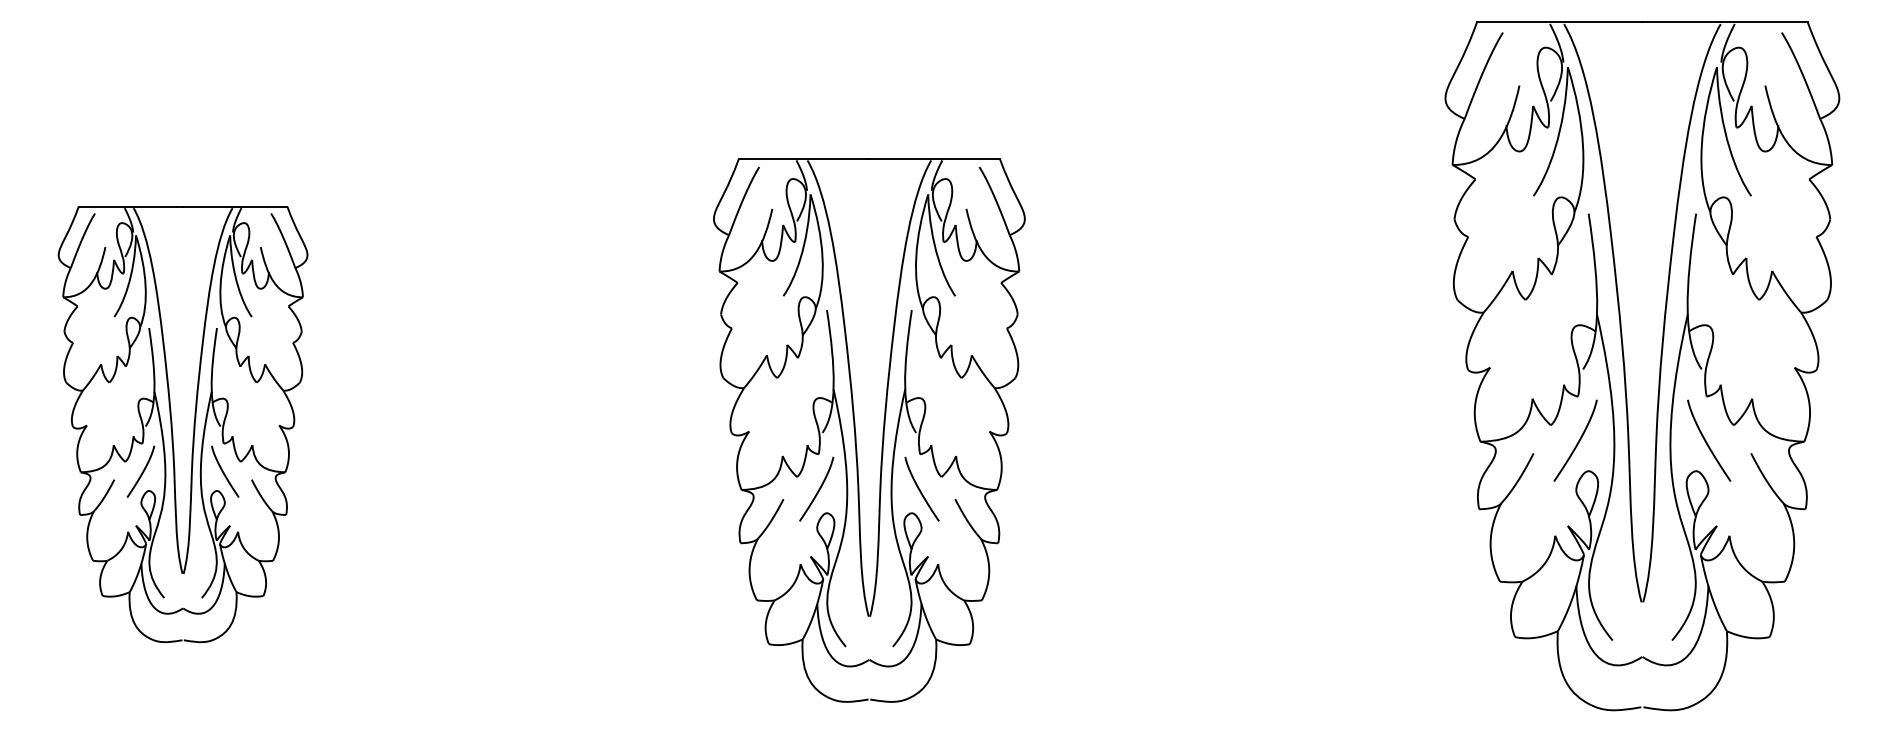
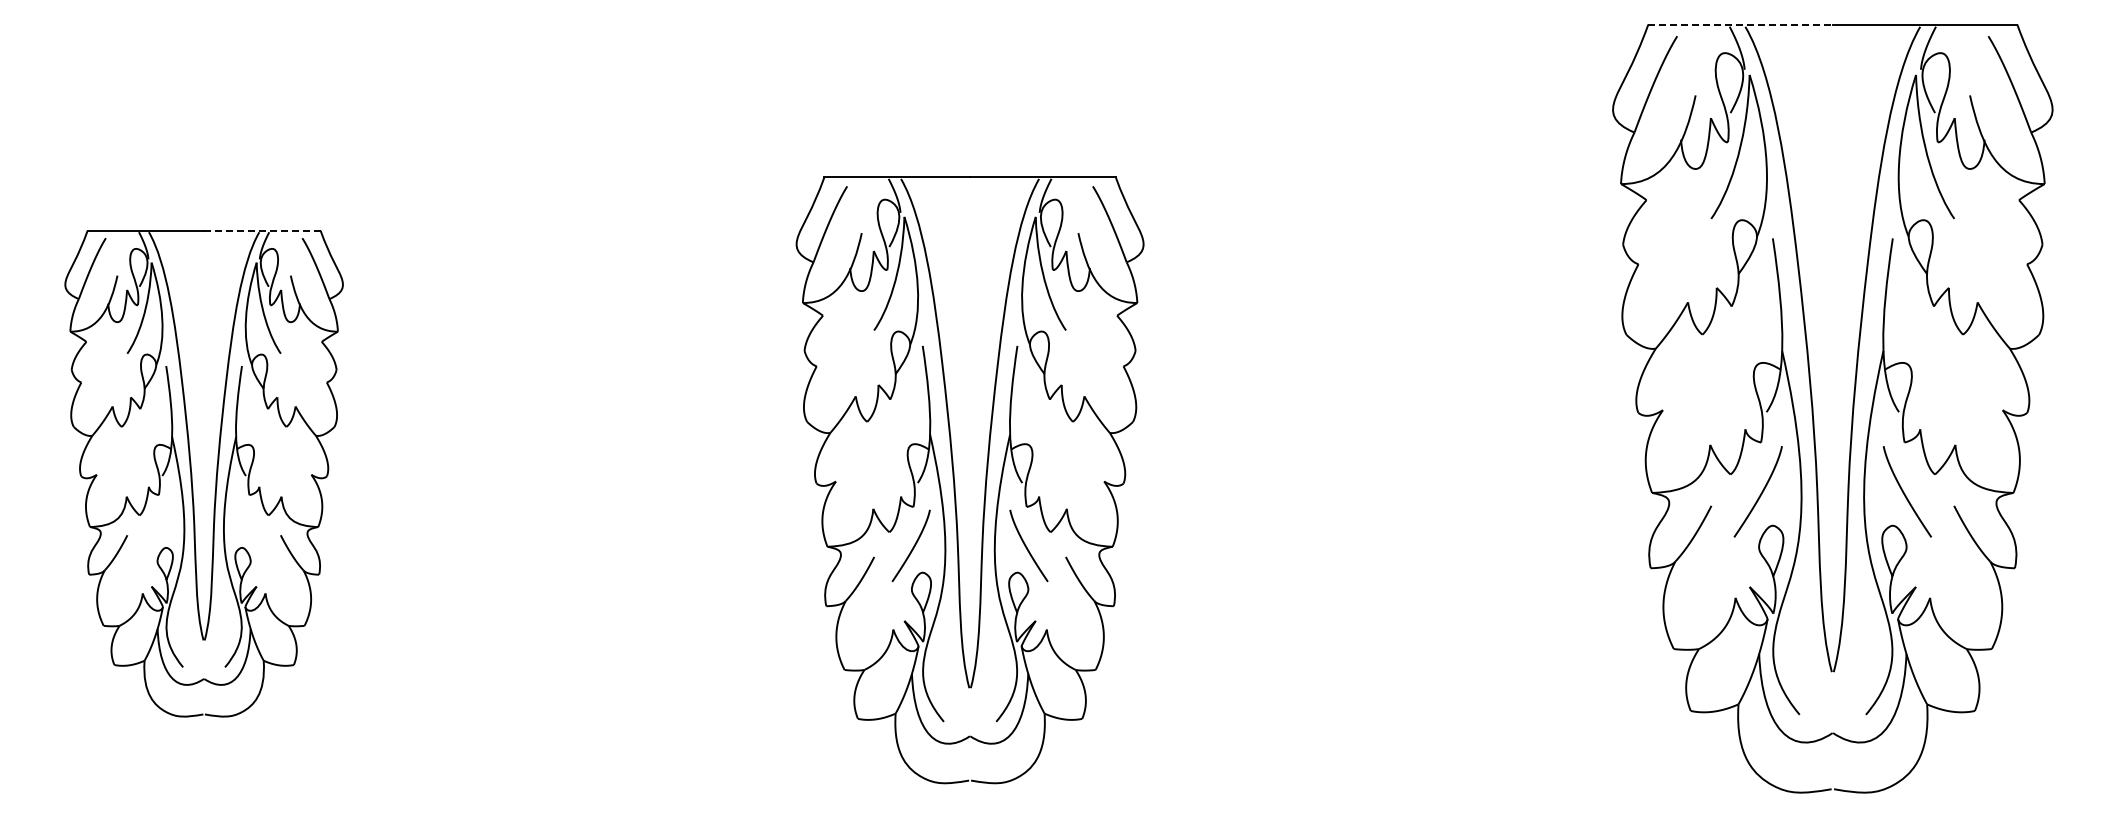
line: (1560, 22) -> (1741, 24), solid -> dashed
line: (234, 206) -> (261, 230), solid -> dashed
curve: (142, 471) -> (158, 526), removed
curve: (223, 471) -> (249, 526), removed

